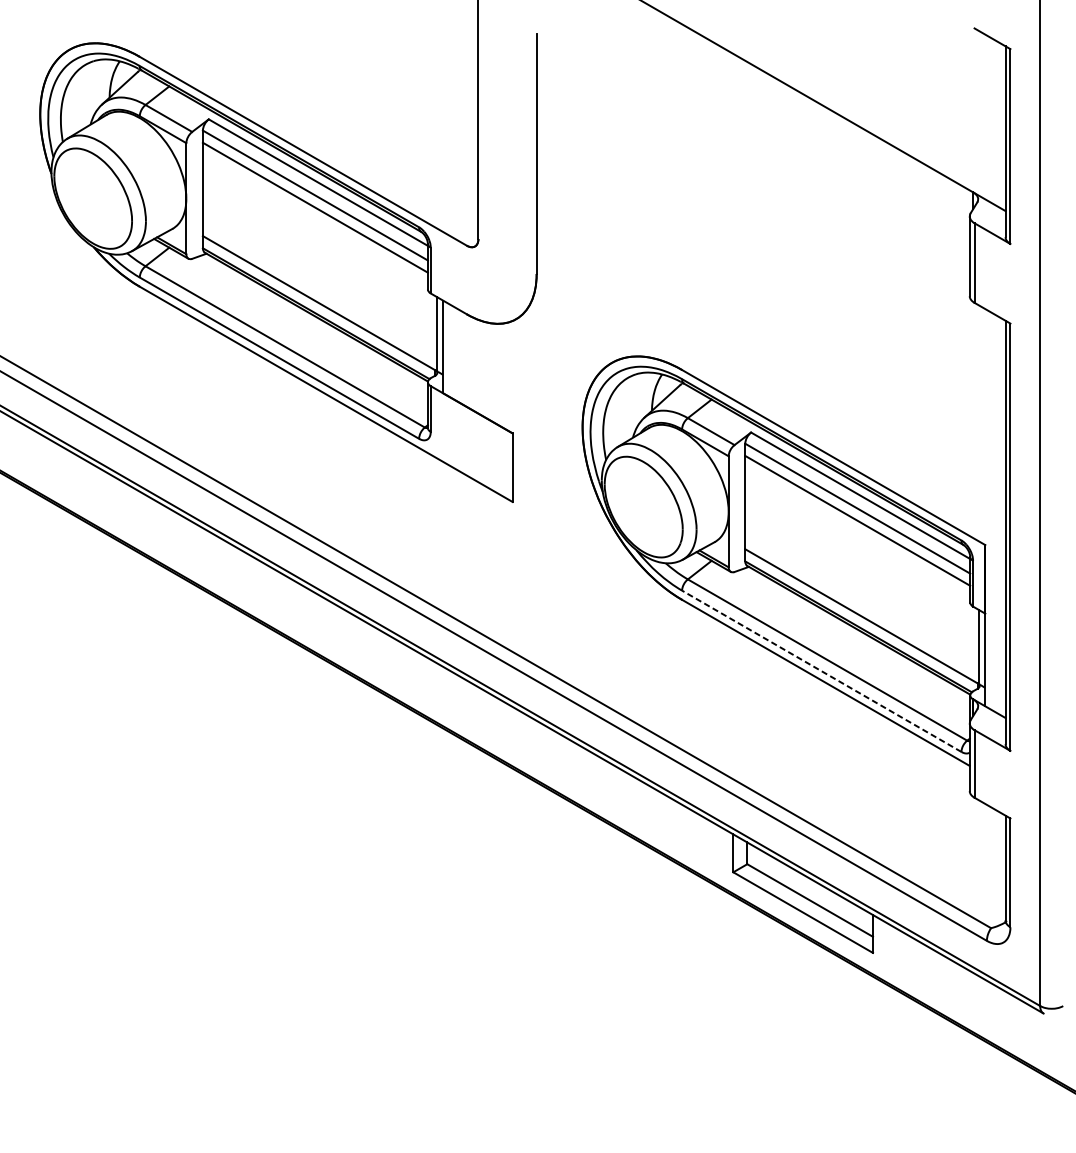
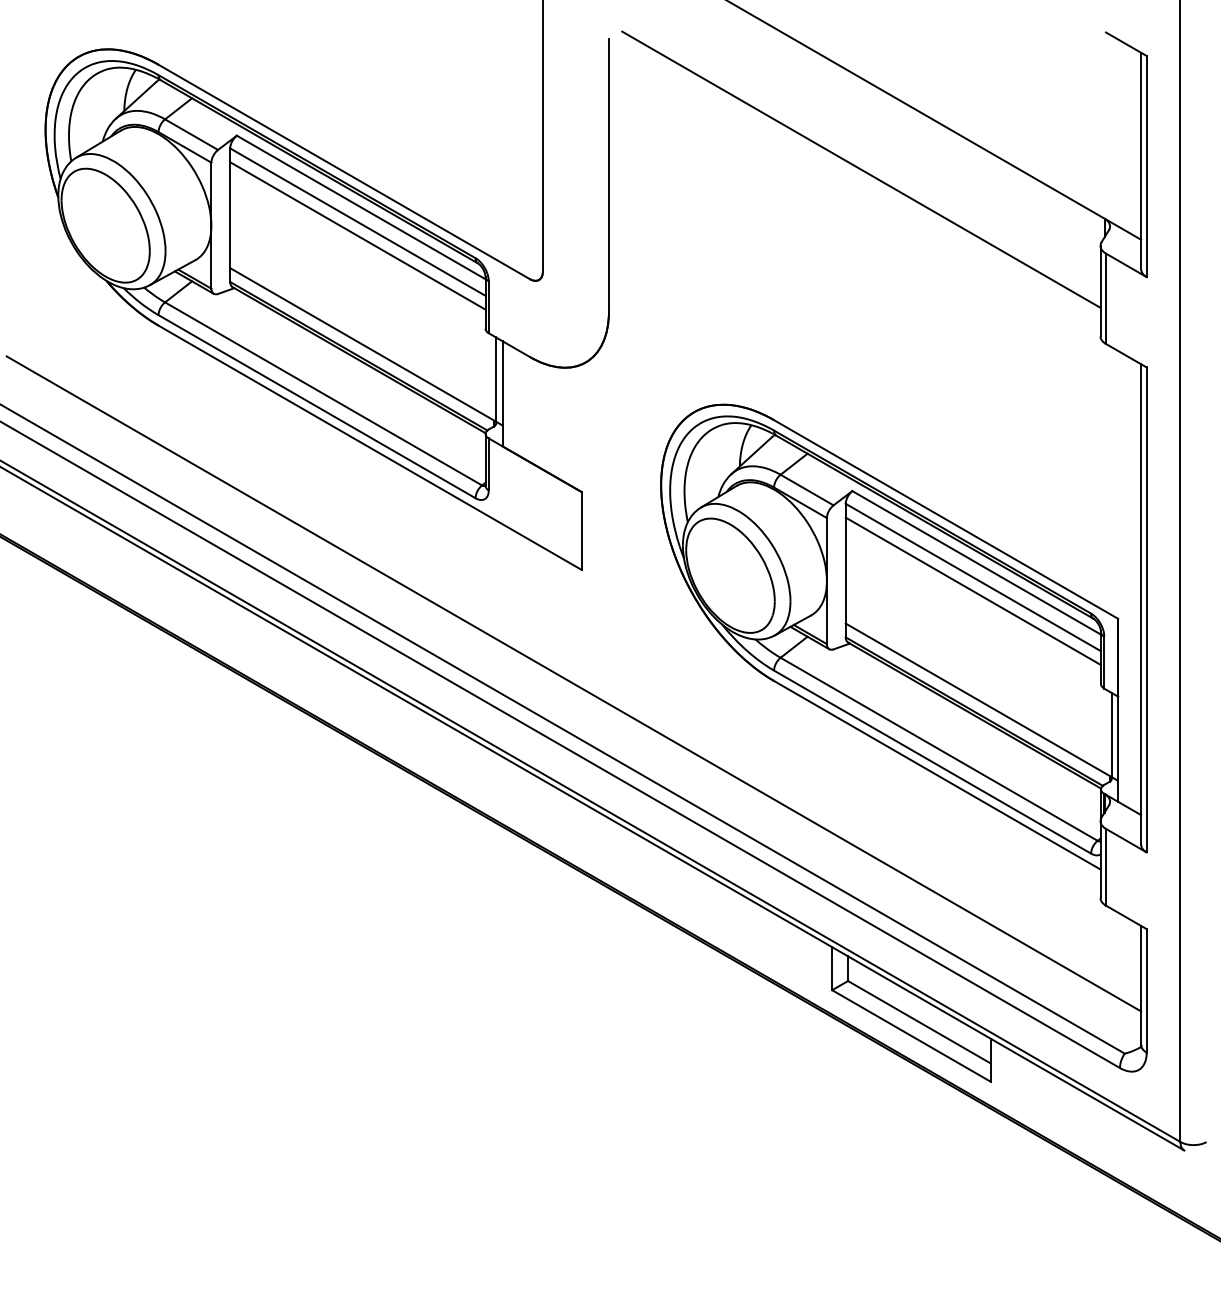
line: (759, 149) -> (861, 169), added
line: (505, 602) -> (573, 683), added
line: (821, 670) -> (932, 761), dashed -> solid

